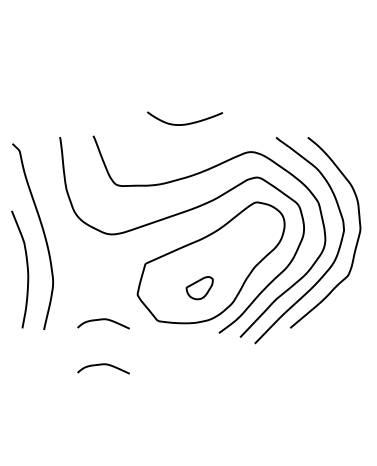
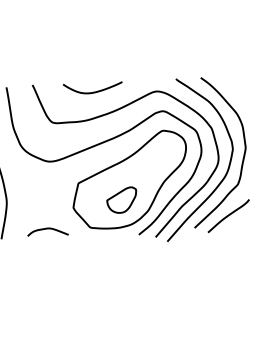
curve: (185, 123) -> (93, 91), moved
part: (199, 287) -> (121, 199), size x1.43
curve: (334, 315) -> (228, 216), added
curve: (103, 365) -> (49, 264), removed

